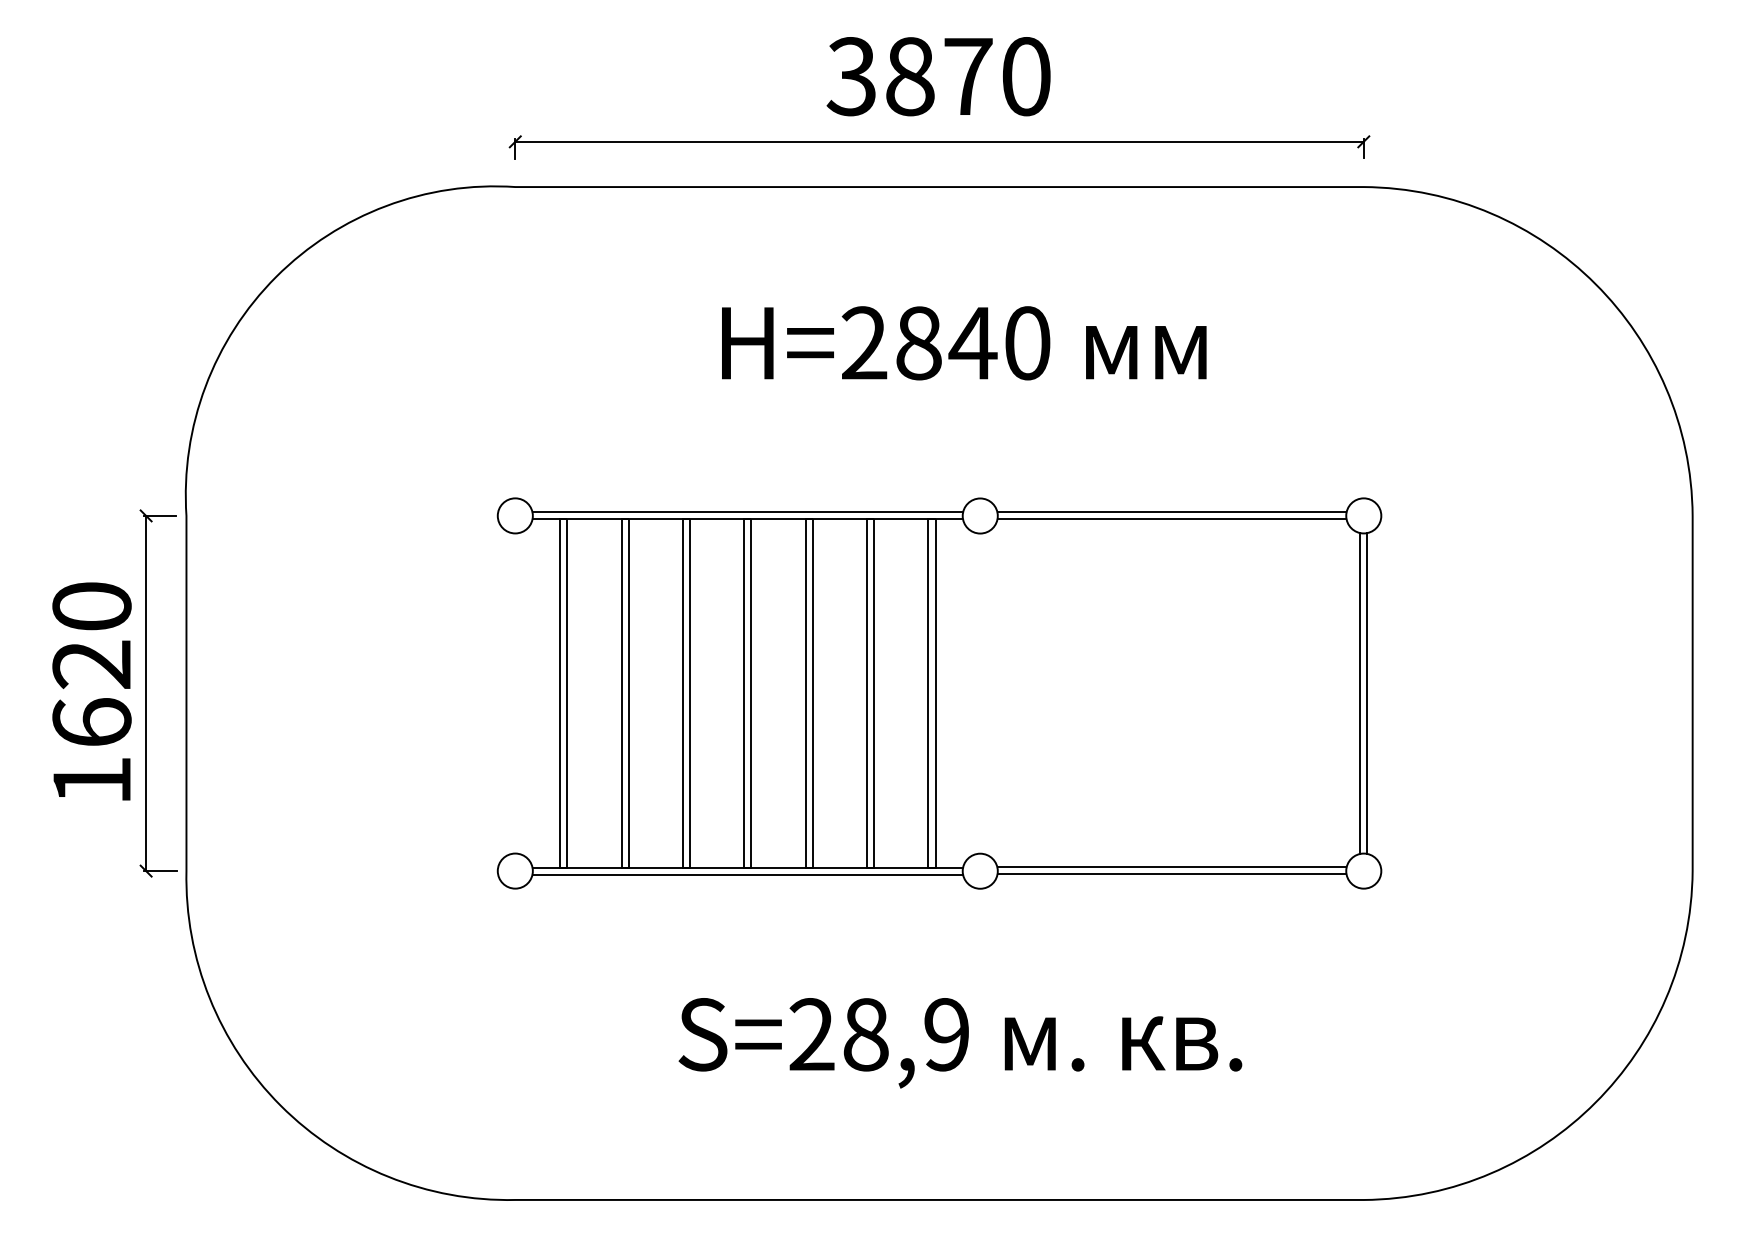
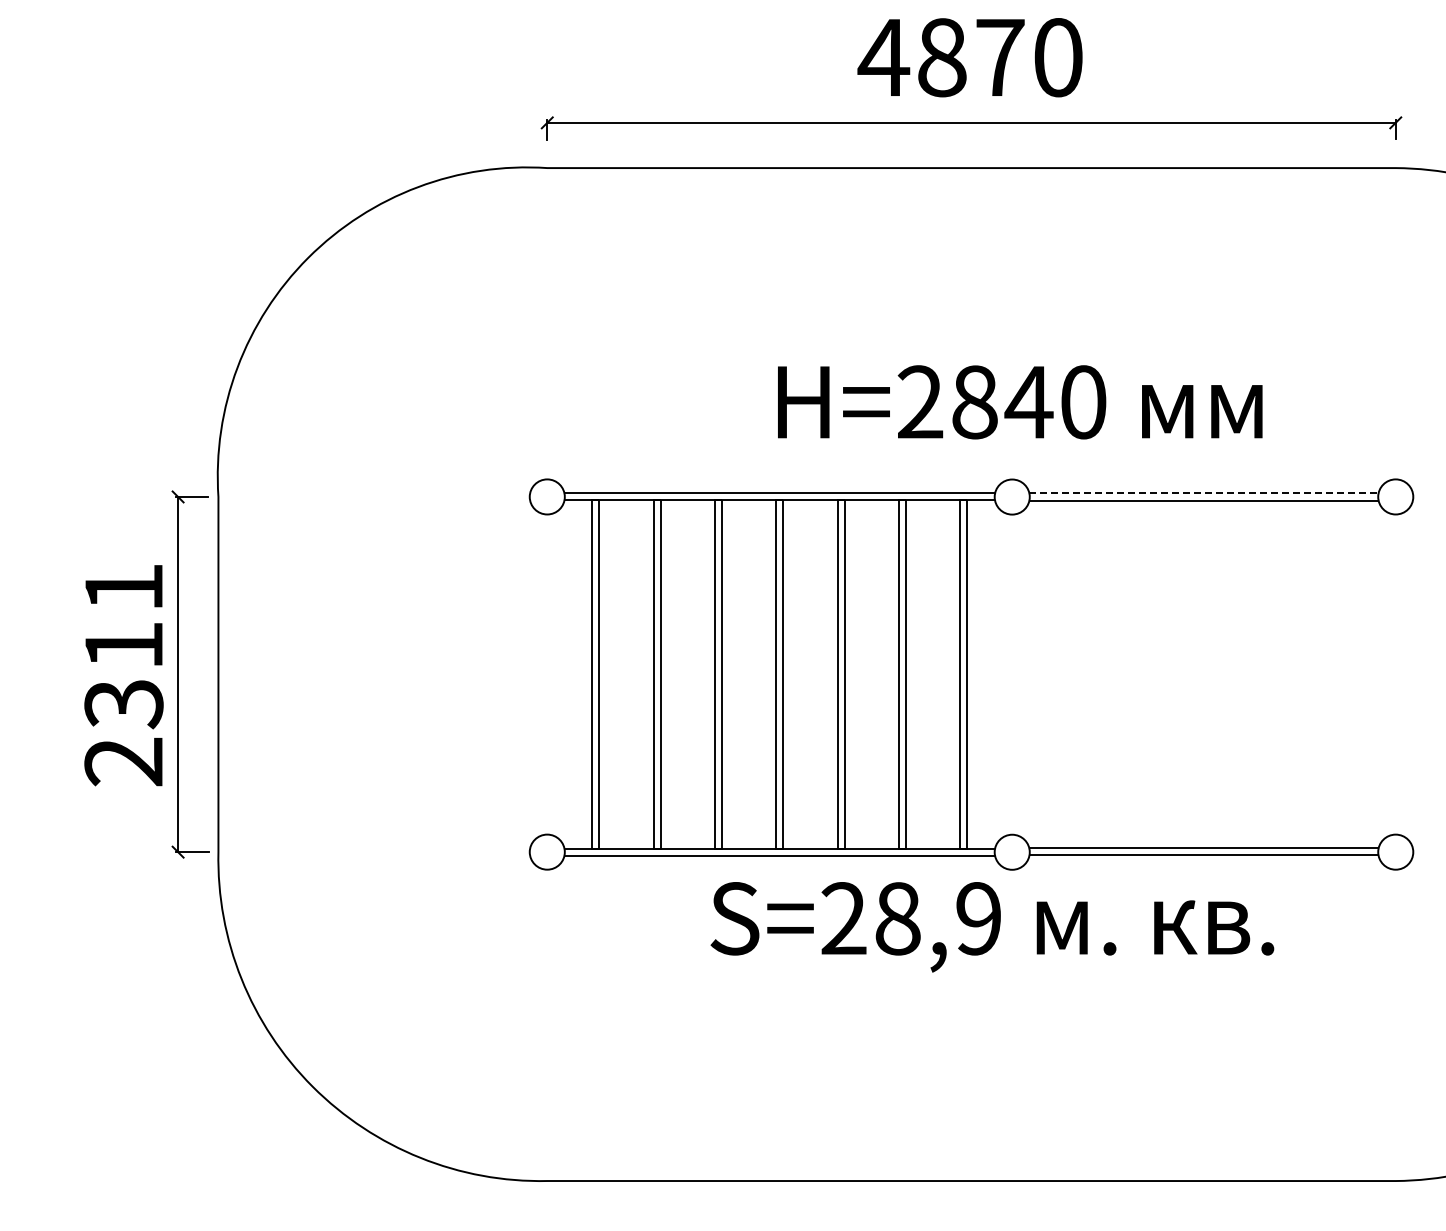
text: (851, 76) -> (883, 57), 3870 -> 4870
text: (964, 343) -> (1020, 402), moved
line: (1172, 512) -> (1204, 493), solid -> dashed
text: (91, 693) -> (123, 674), 1620 -> 2311
line: (1360, 693) -> (1392, 674), removed
line: (1367, 693) -> (1399, 674), removed
text: (960, 1043) -> (992, 927), moved

